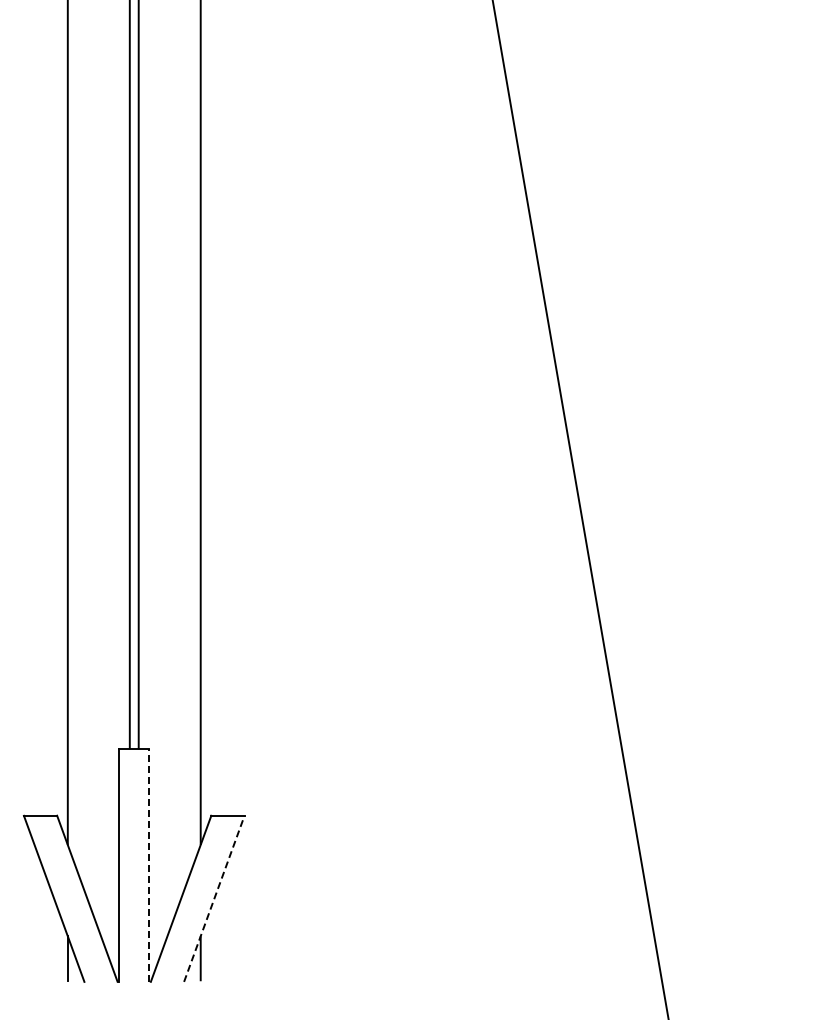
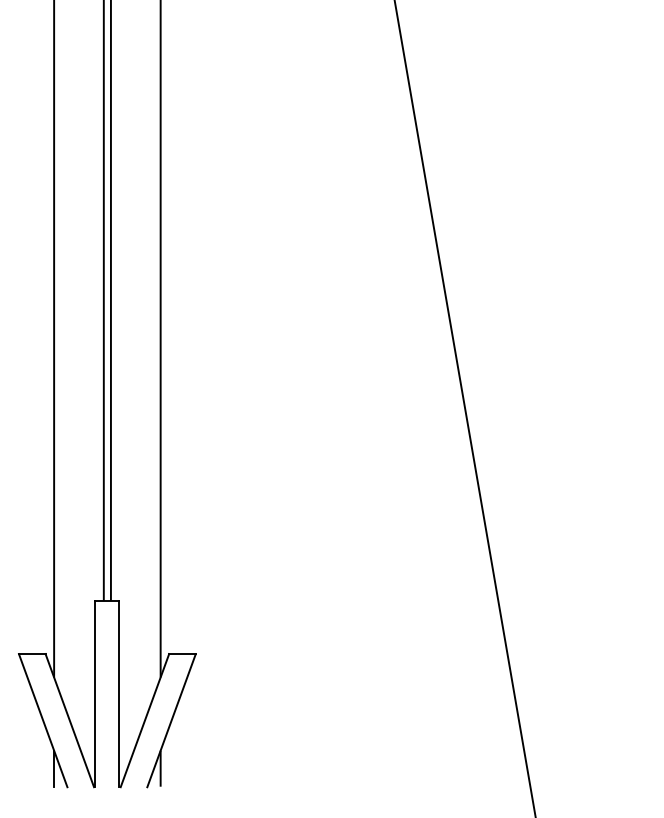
line: (149, 865) -> (119, 693), dashed -> solid
line: (214, 898) -> (171, 720), dashed -> solid

